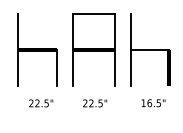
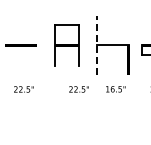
line: (18, 49) -> (5, 45), removed
part: (93, 49) -> (66, 45), size x0.7
line: (131, 49) -> (97, 45), solid -> dashed
line: (56, 68) -> (36, 60), removed
text: (94, 103) -> (78, 89), moved

